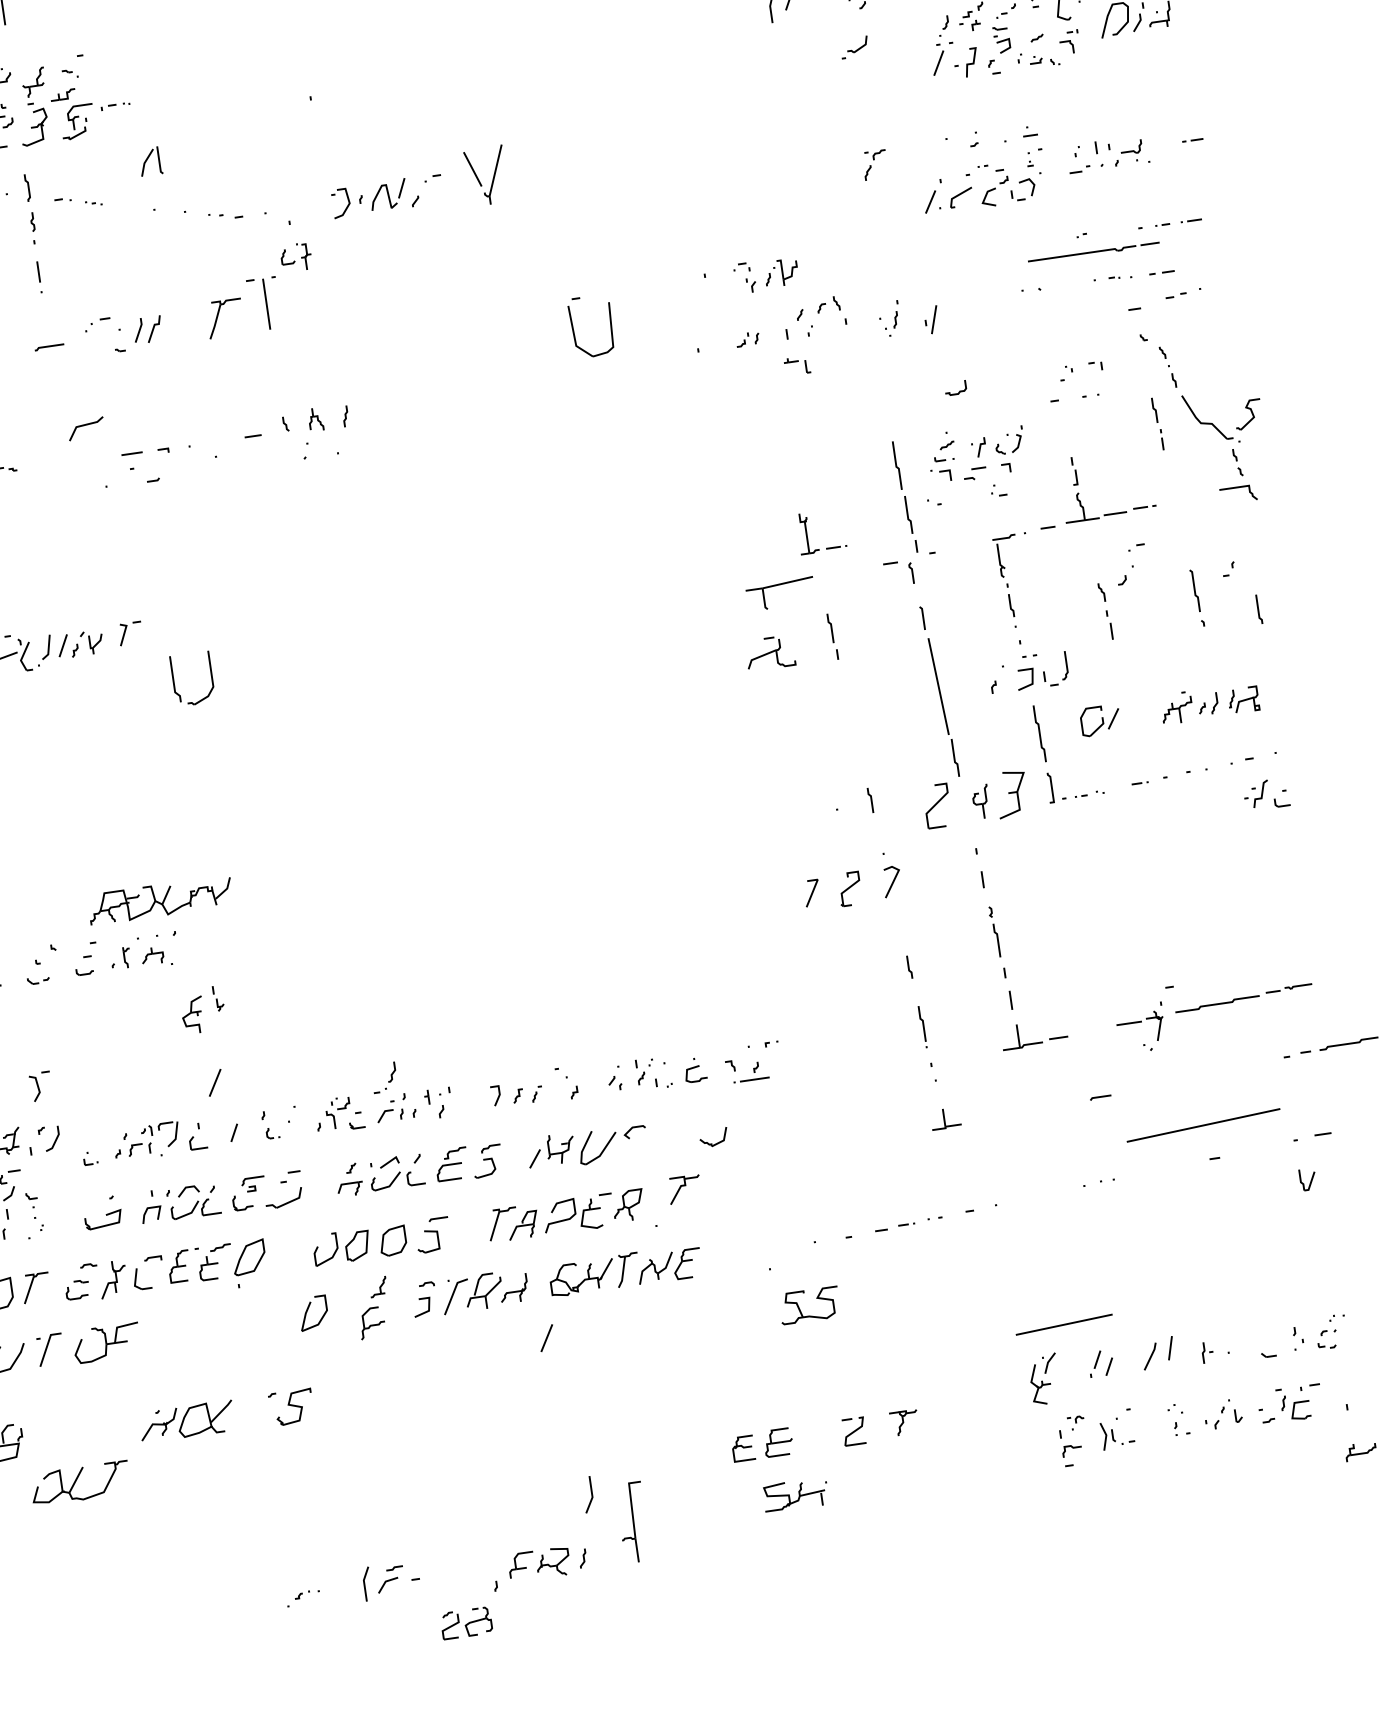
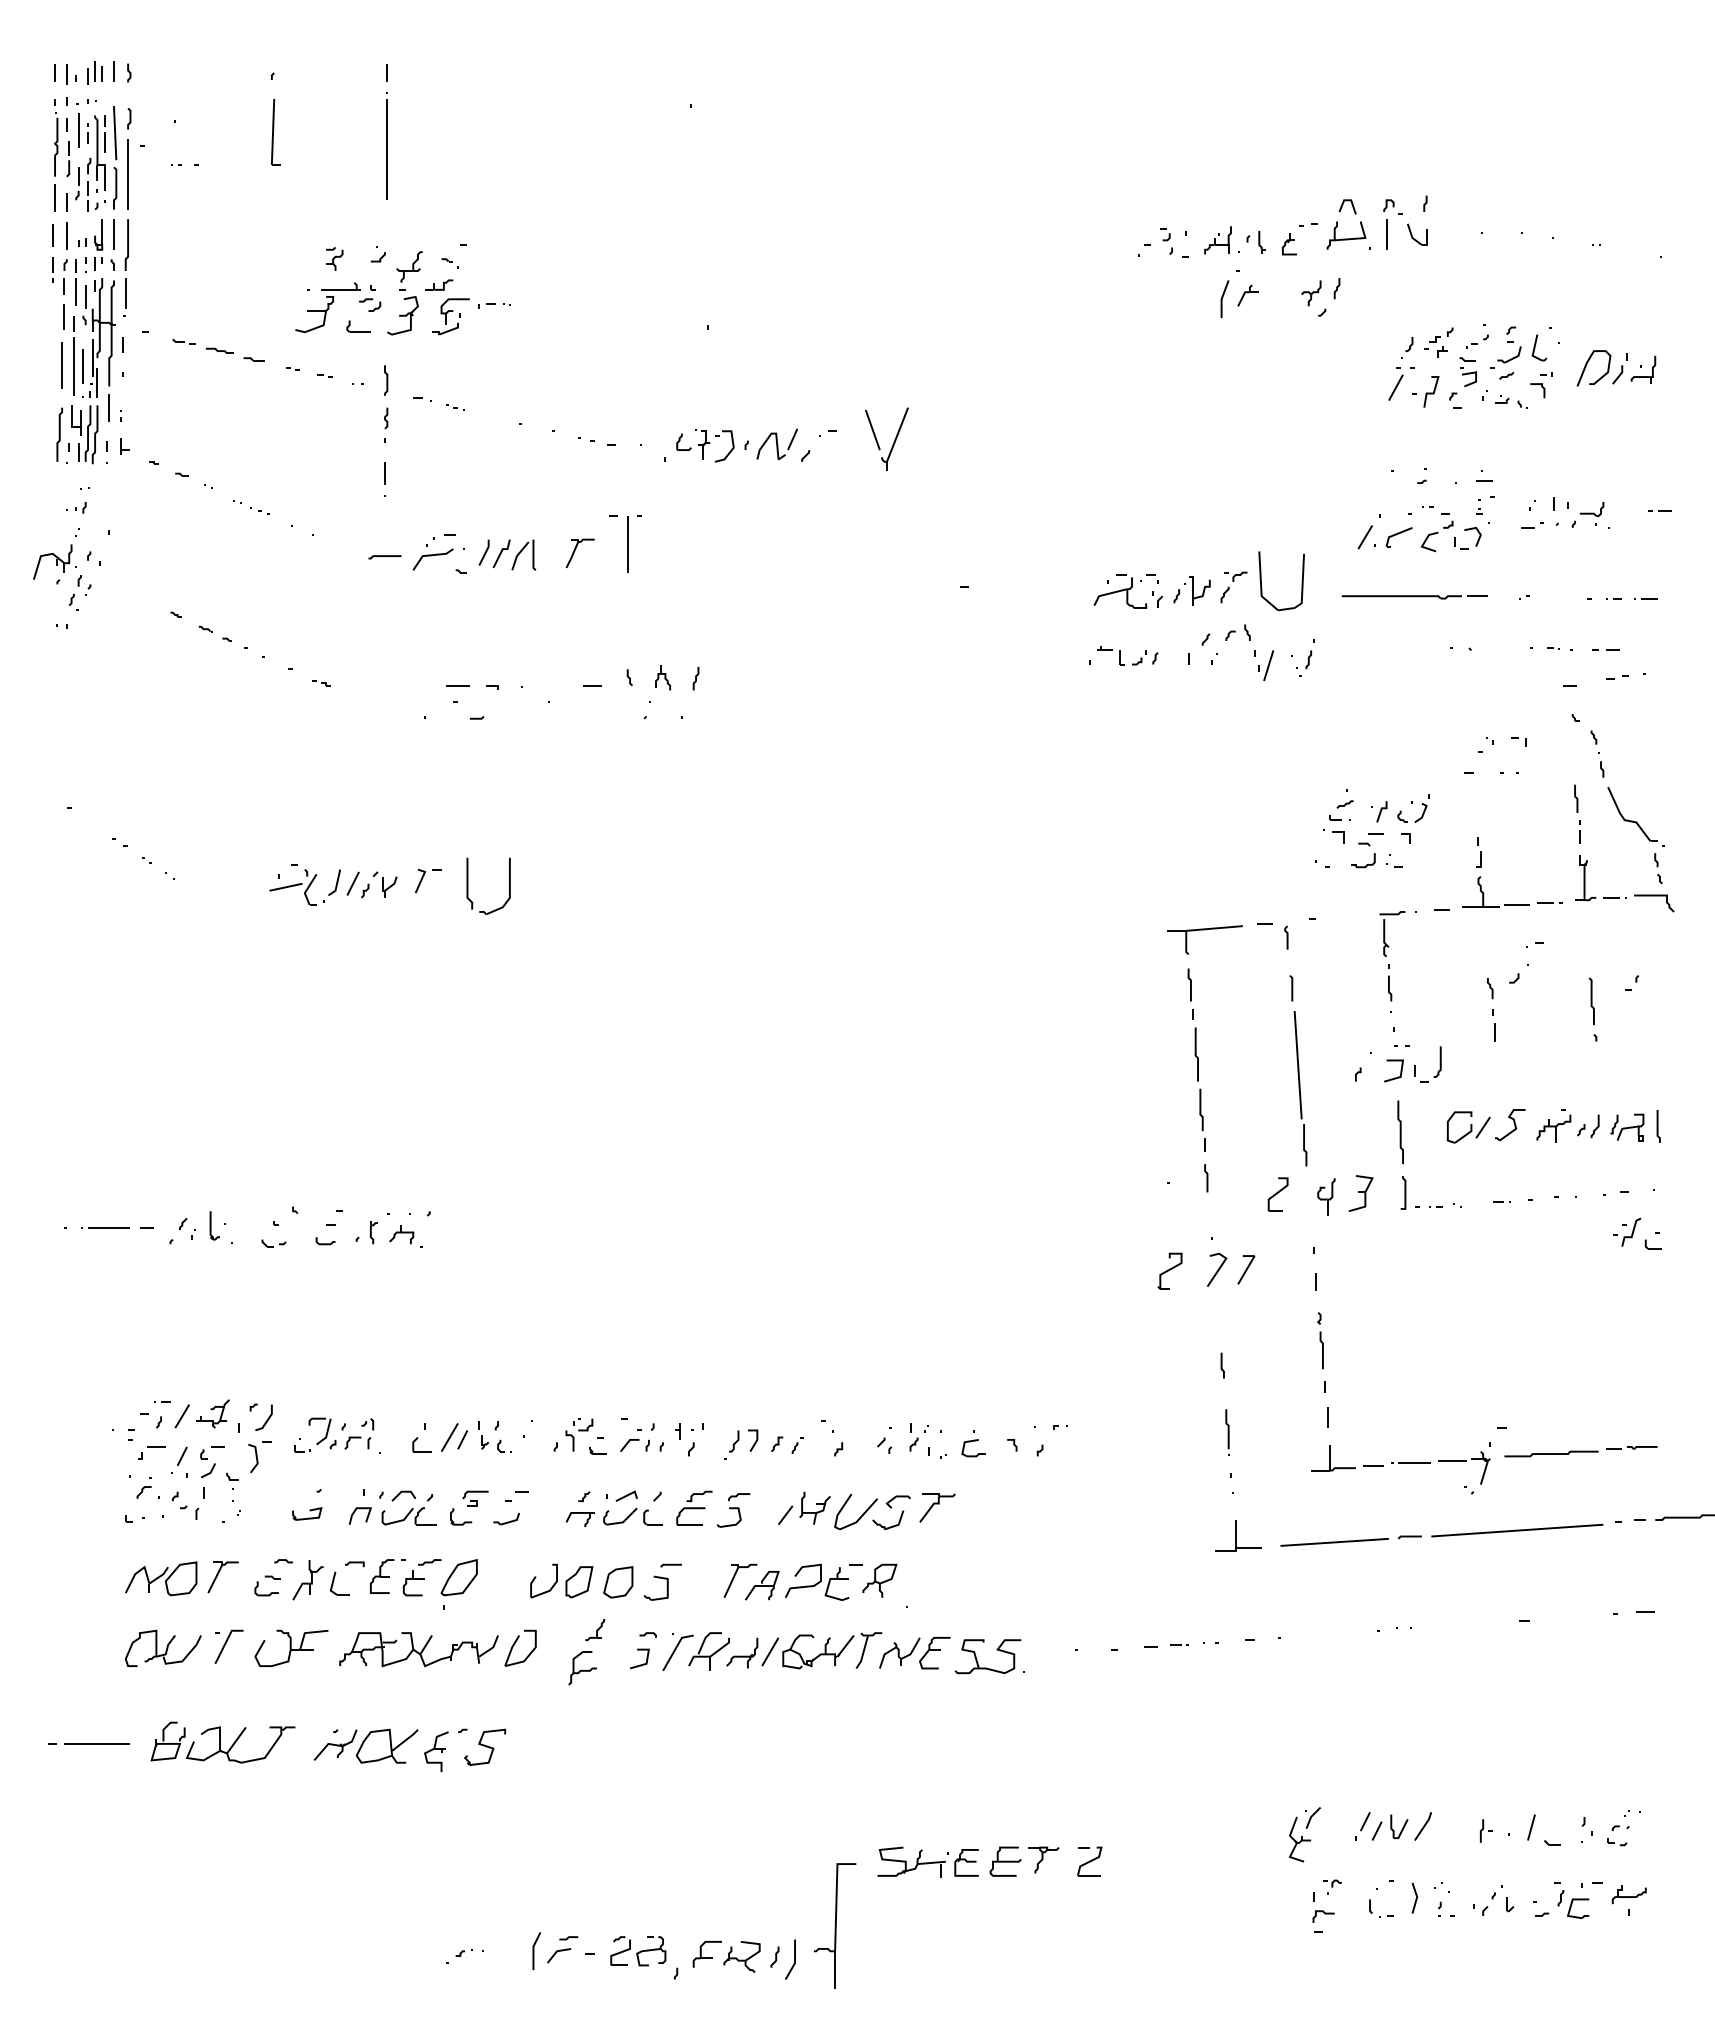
part: (854, 47) -> (1505, 357), moved
part: (150, 161) -> (523, 554), moved
part: (874, 165) -> (1233, 587), moved
part: (1093, 253) -> (1414, 597), moved
part: (296, 257) -> (693, 444), moved
part: (224, 318) -> (579, 553), size x0.71
part: (932, 319) -> (1266, 665), moved
part: (575, 338) -> (1262, 587), moved
part: (797, 365) -> (1110, 655), moved
part: (955, 388) -> (1363, 860), moved
part: (1248, 414) -> (1510, 1125), moved
line: (85, 426) -> (432, 556), moved
part: (904, 496) -> (1199, 1089), moved
part: (807, 533) -> (1585, 878), moved
part: (779, 585) -> (1204, 930), moved
line: (1259, 609) -> (1658, 1126), moved
part: (770, 653) -> (1120, 591), moved
part: (174, 681) -> (468, 885), moved
part: (1011, 794) -> (1360, 1193), size x0.71
part: (936, 805) -> (1277, 1194), size x0.71
line: (812, 892) -> (1246, 1269), moved
part: (160, 900) -> (418, 1649), moved
part: (218, 998) -> (483, 1435), moved
part: (193, 1015) -> (436, 1751), moved
part: (389, 1075) -> (731, 1444), moved
line: (750, 1079) -> (1410, 1462), moved
line: (214, 1082) -> (449, 1437), moved
part: (40, 1086) -> (259, 1457), moved
part: (945, 1118) -> (1238, 1535), size x1.43
line: (1203, 1125) -> (1517, 1530), moved
part: (174, 1136) -> (325, 1434), moved
part: (715, 1143) -> (889, 1526), moved
part: (1308, 1179) -> (1399, 1826), moved
part: (684, 1189) -> (937, 1507), moved
part: (283, 1198) -> (506, 1518), size x0.62
part: (103, 1219) -> (307, 1513), size x0.71
part: (800, 1309) -> (977, 1659), moved
line: (1064, 1324) -> (1334, 1542), moved
line: (546, 1337) -> (770, 1651), moved
line: (1170, 1348) -> (1531, 1827), moved
part: (904, 1422) -> (1043, 1859), moved
line: (1105, 1436) -> (1415, 1898), moved
part: (1360, 1451) -> (1628, 1894), moved
part: (80, 1483) -> (240, 1744), moved
line: (591, 1494) -> (794, 1959), moved
part: (794, 1494) -> (912, 1861), moved
part: (633, 1522) -> (835, 1925), size x1.43
part: (466, 1623) -> (638, 1951), moved

